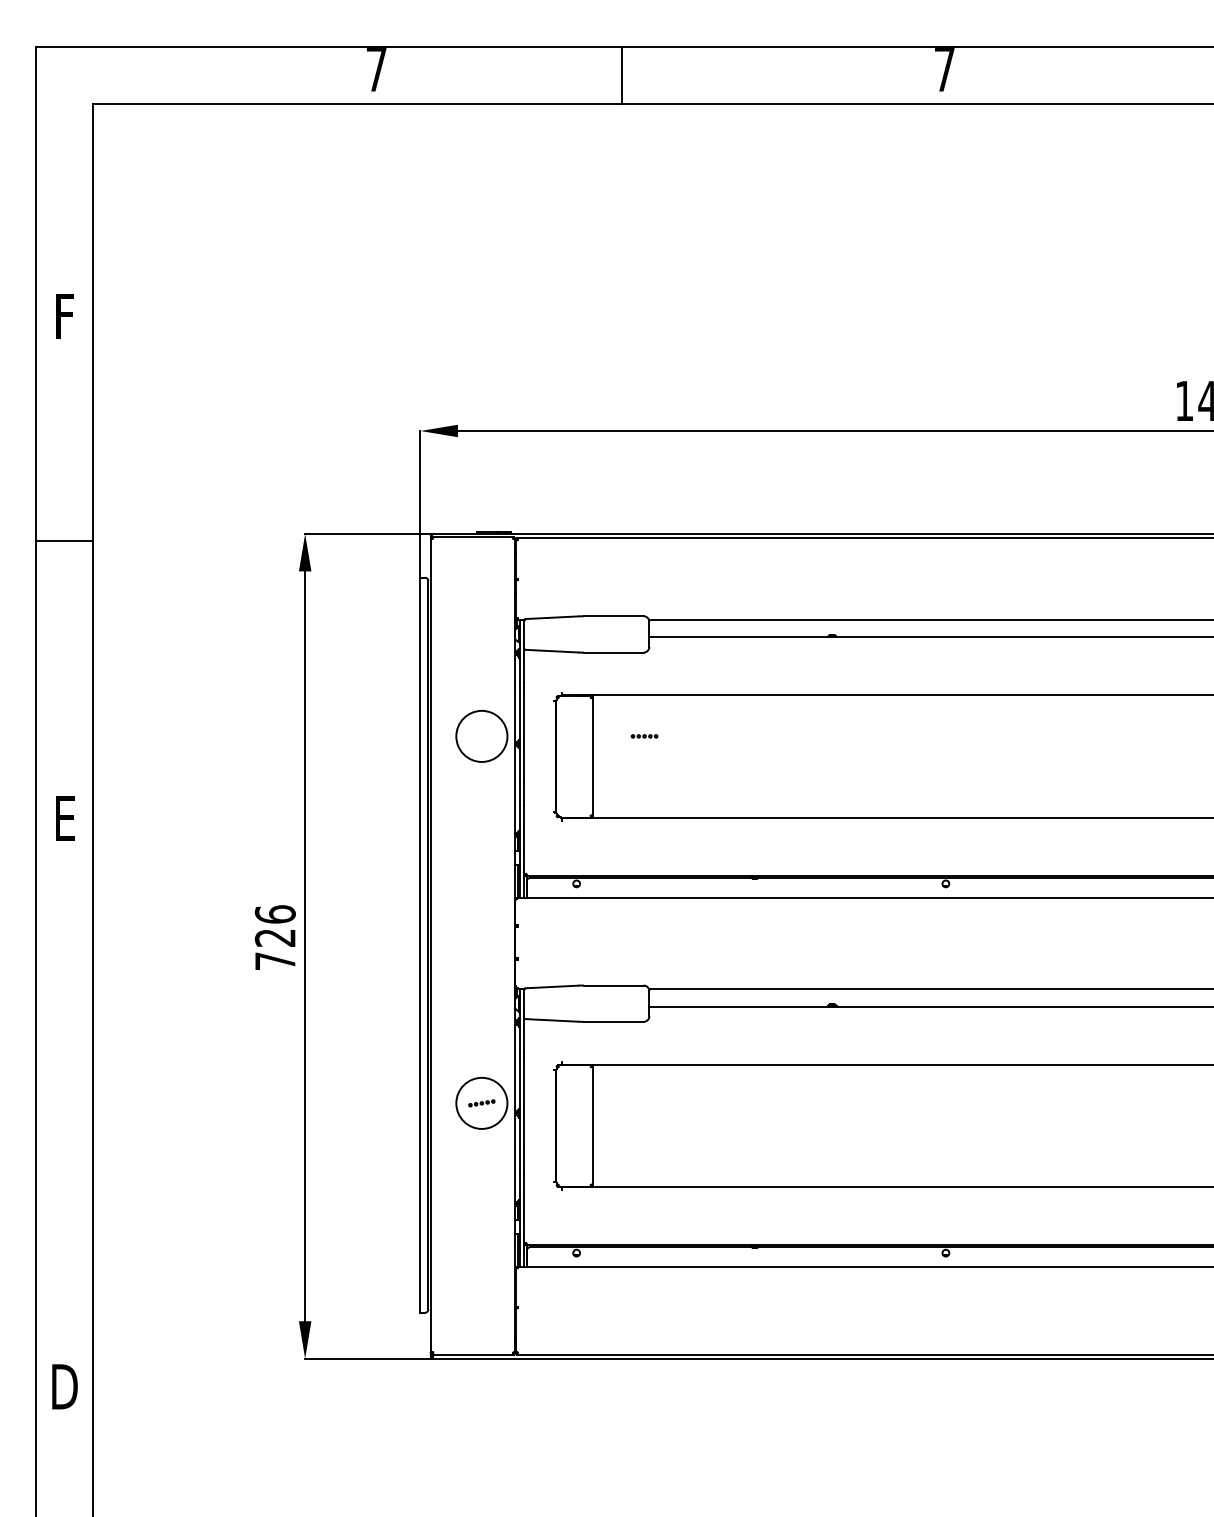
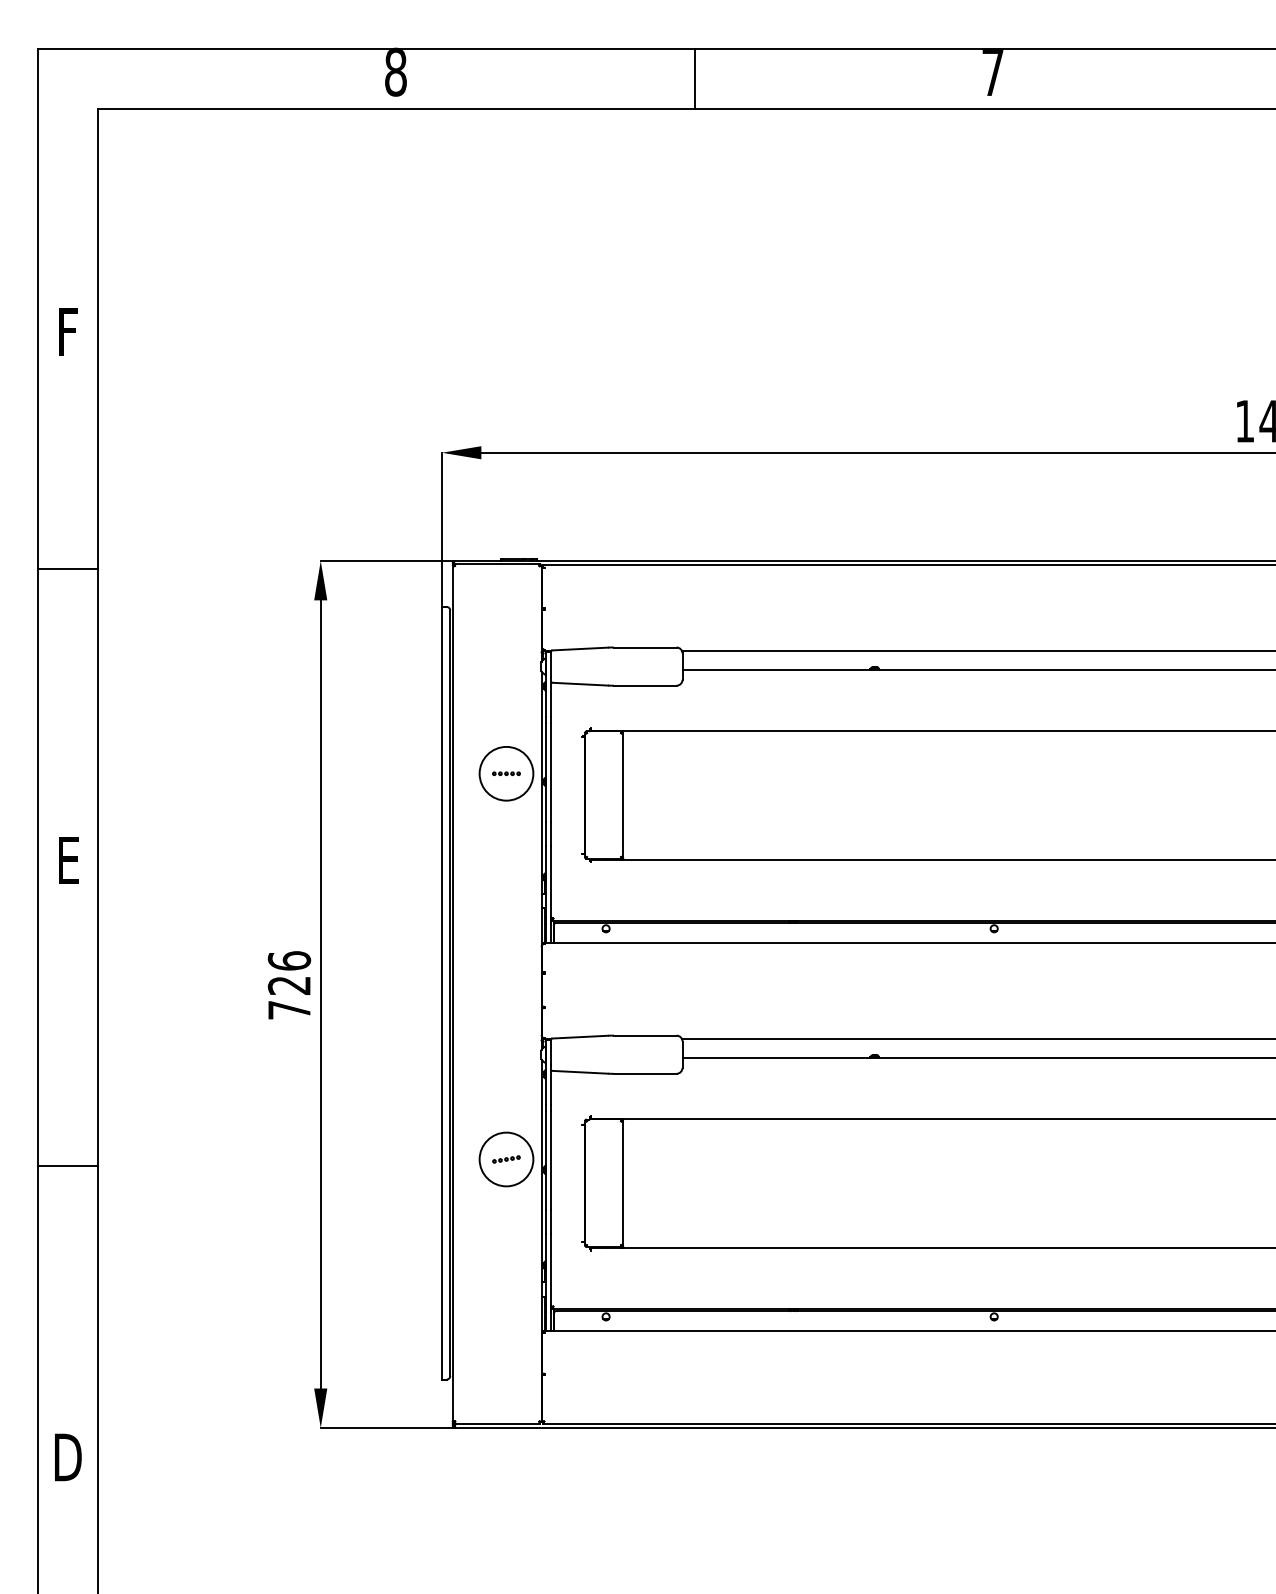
text: (376, 68) -> (395, 71), 7 -> 8
line: (622, 74) -> (695, 78), moved
line: (644, 736) -> (506, 773), moved
line: (64, 1109) -> (67, 1165), added

